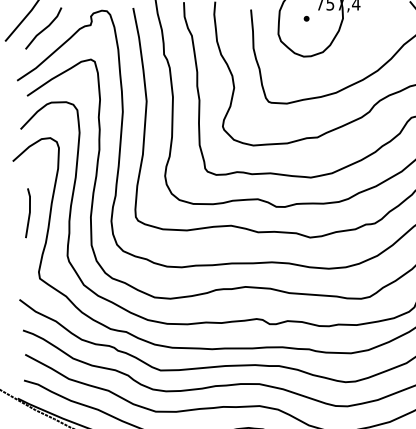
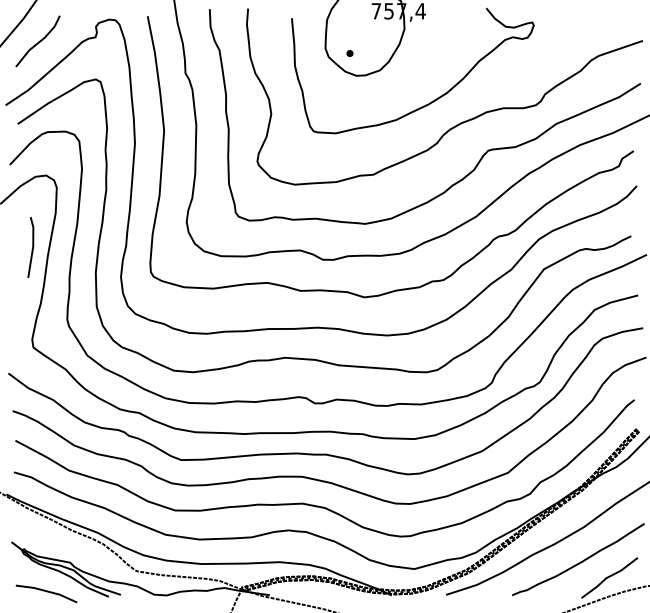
part: (306, 18) -> (349, 53), moved
line: (29, 213) -> (32, 247), moved

